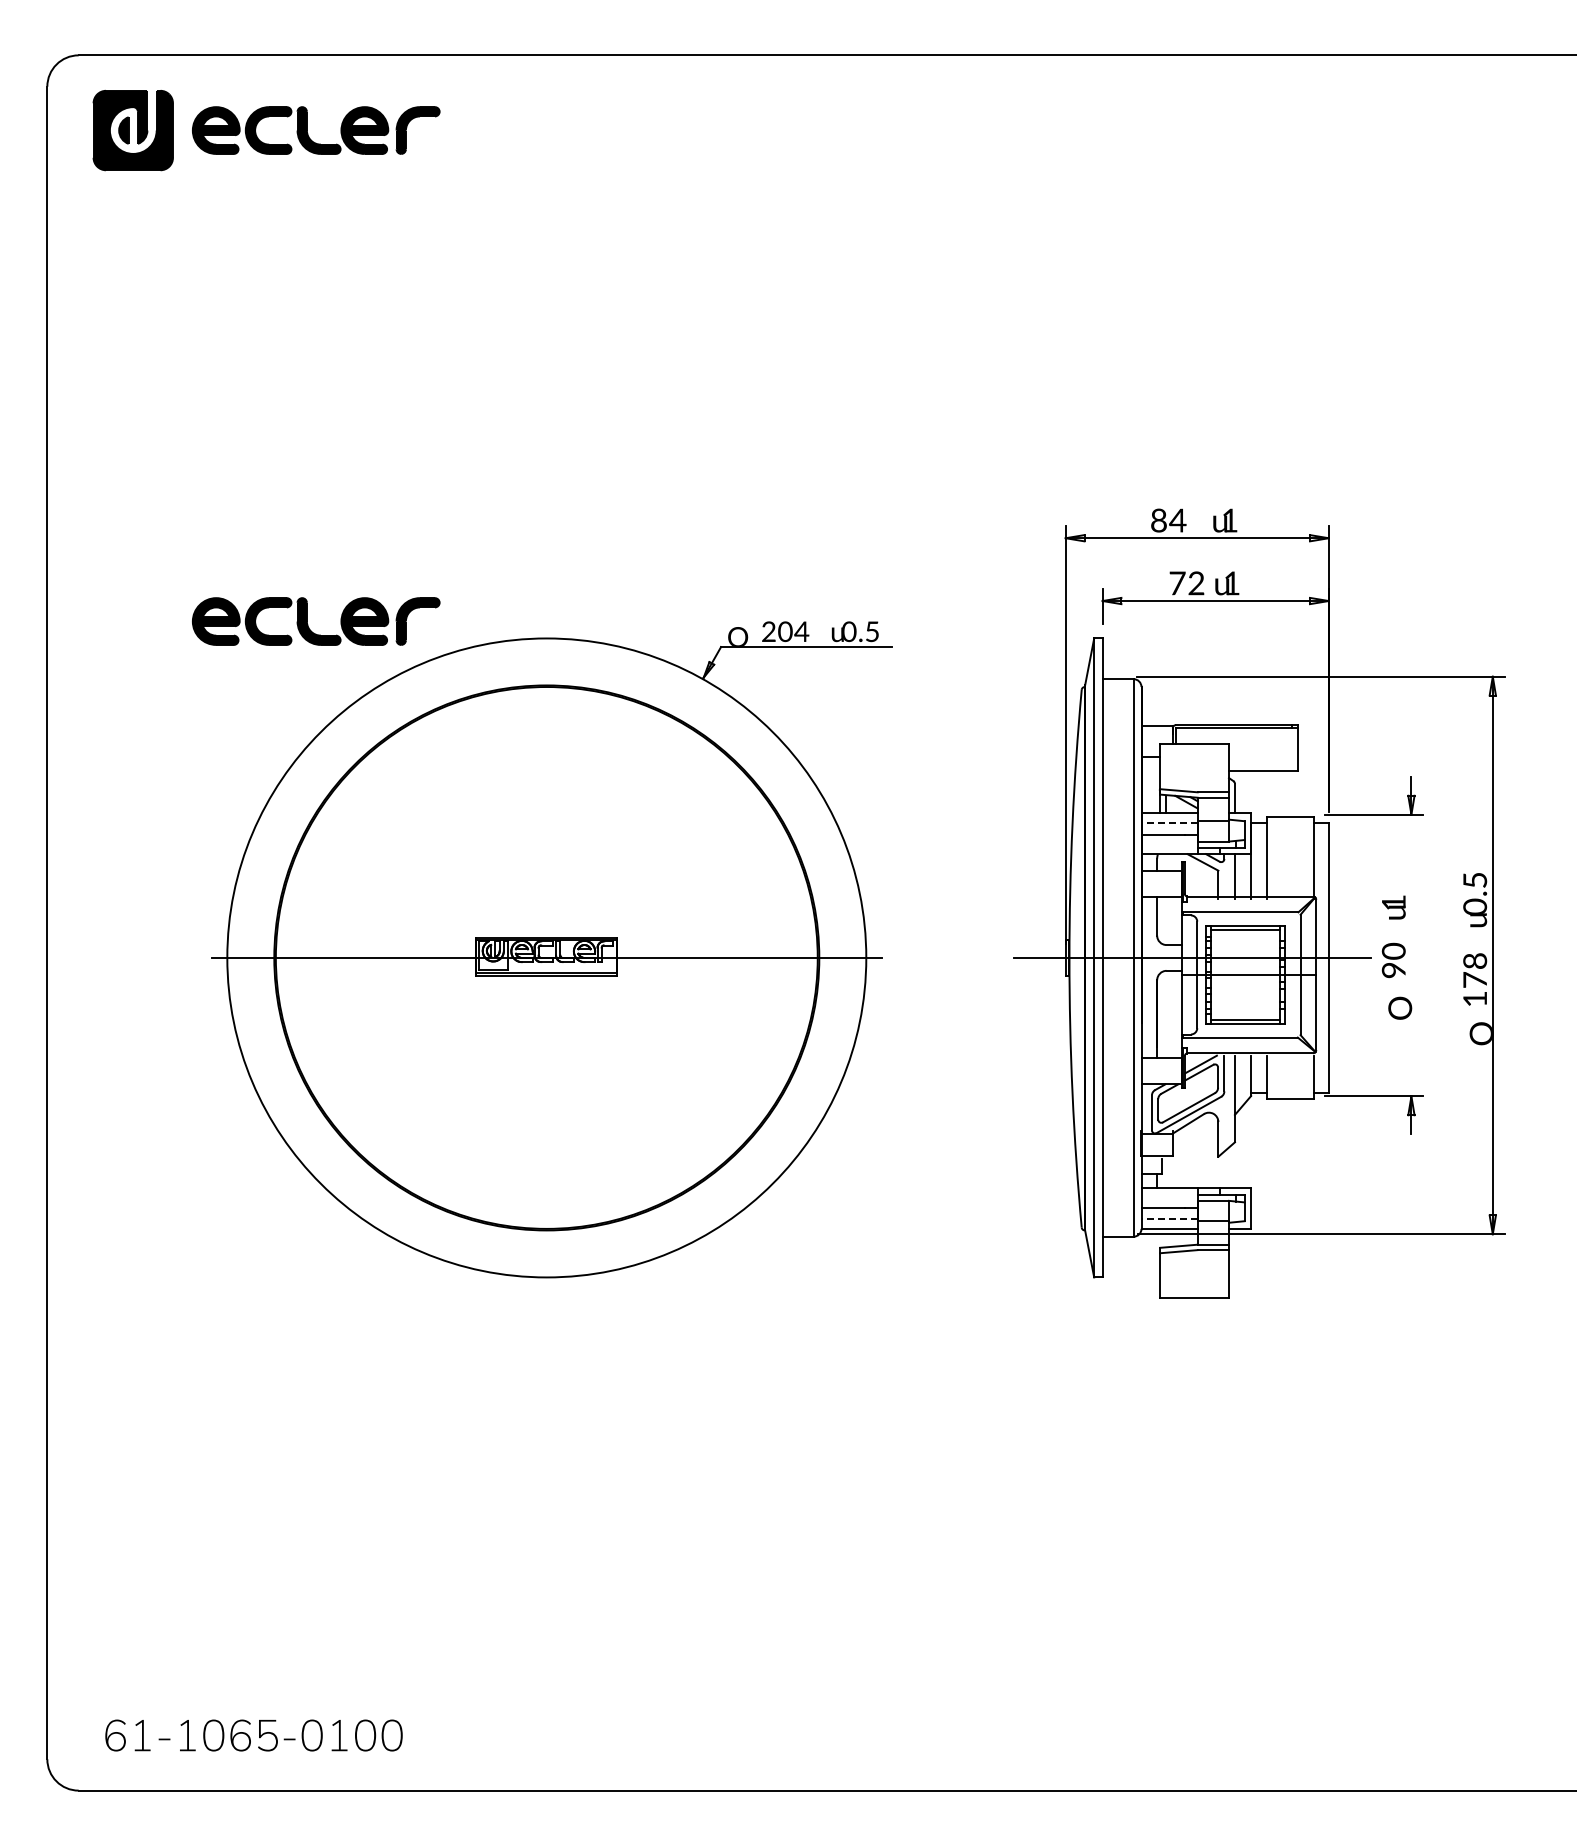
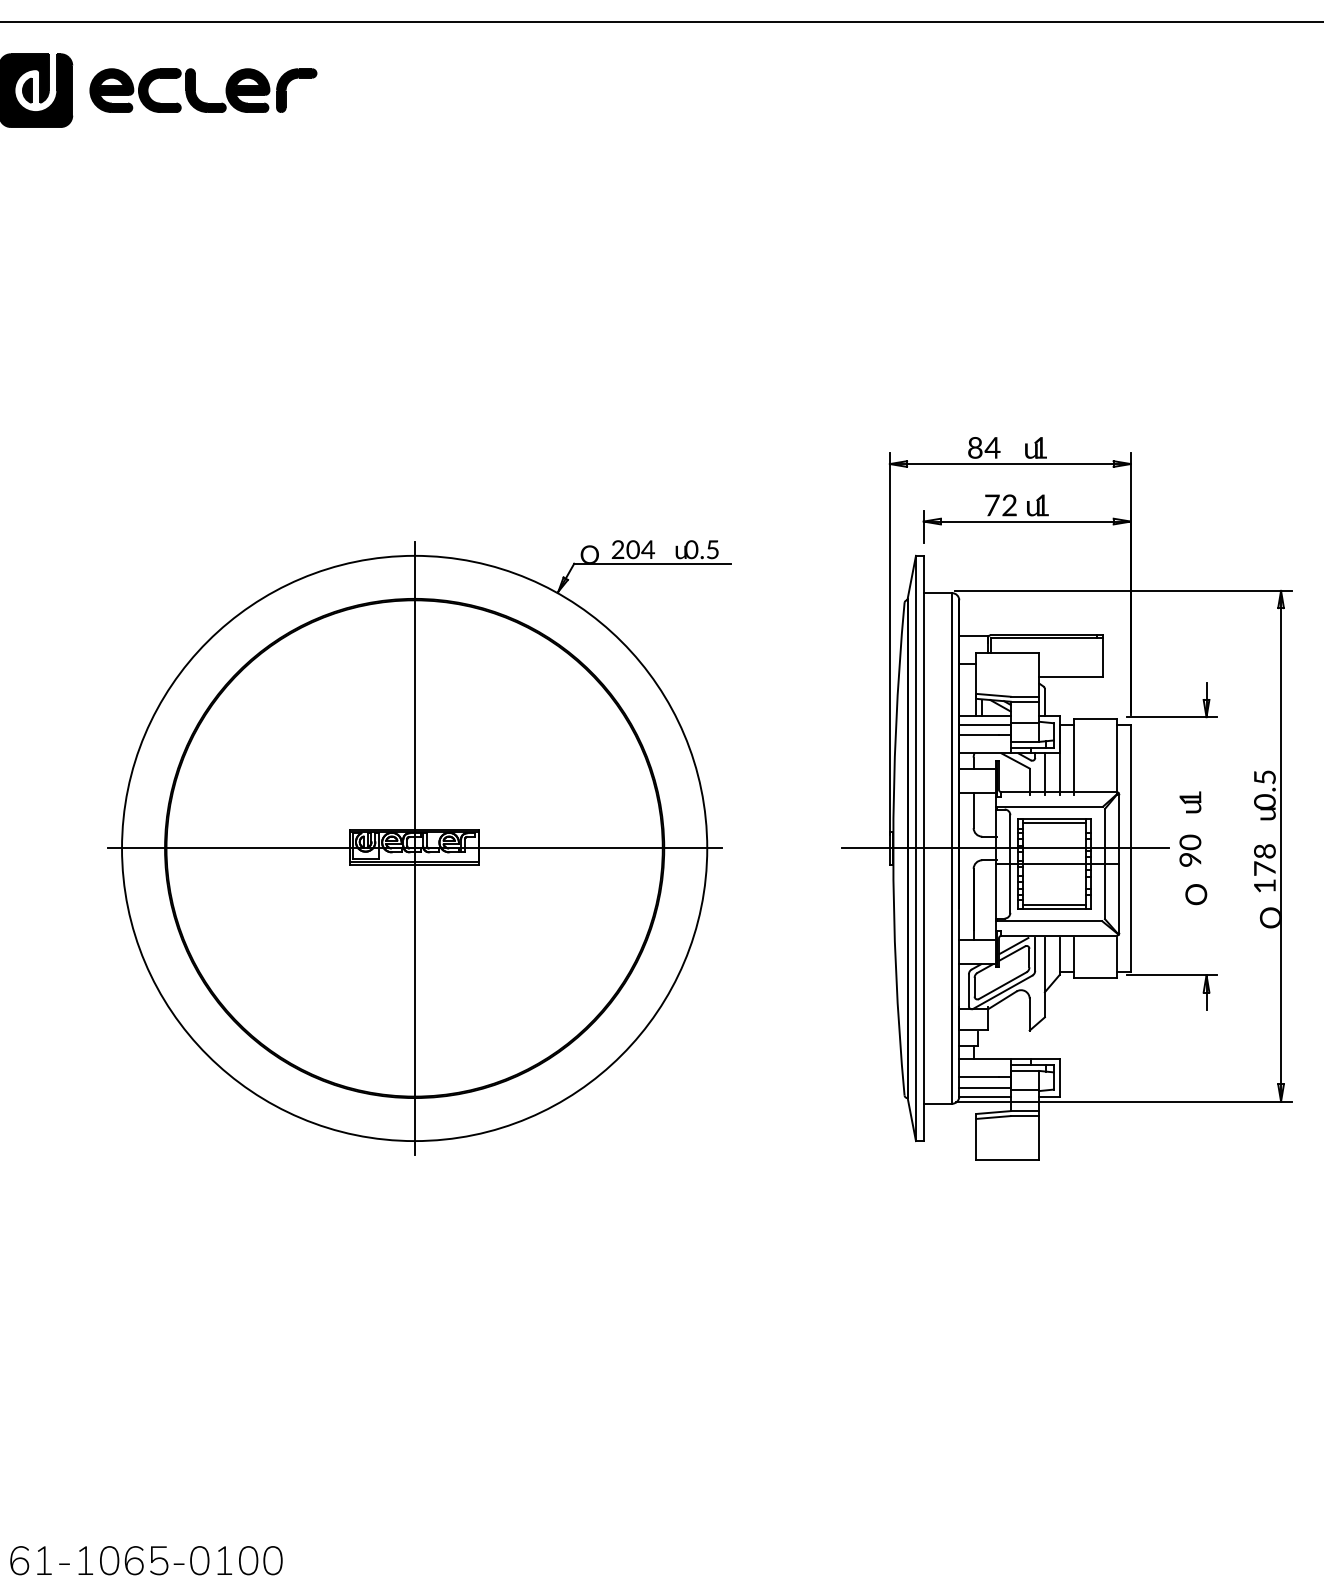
part: (308, 624) -> (196, 543), removed
line: (1169, 823) -> (984, 725), dashed -> solid
line: (546, 957) -> (414, 848), added
line: (1169, 1219) -> (984, 1088), dashed -> solid

